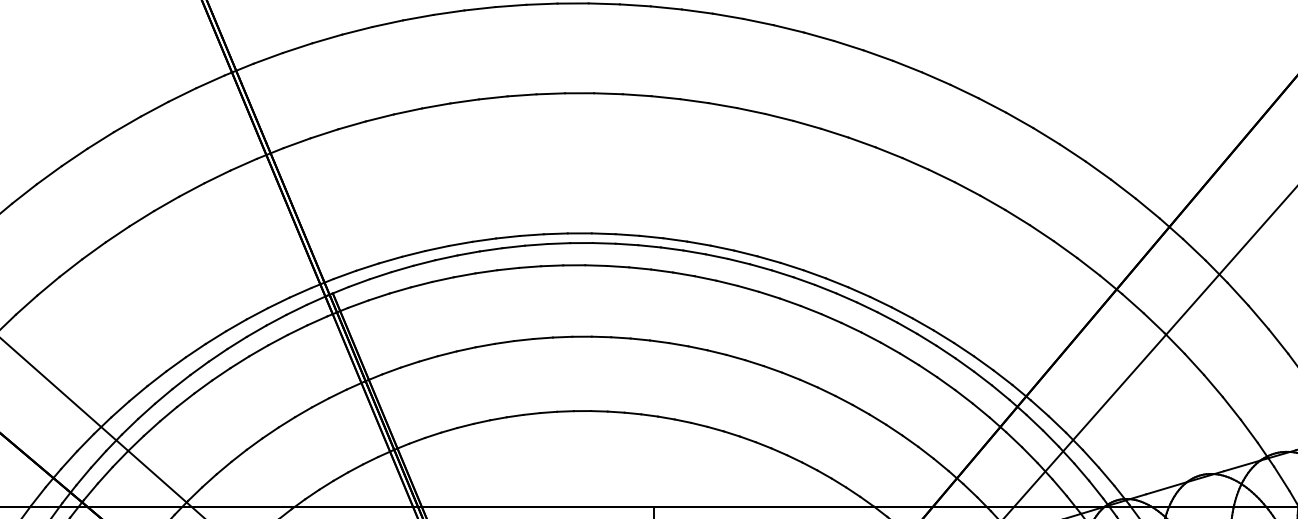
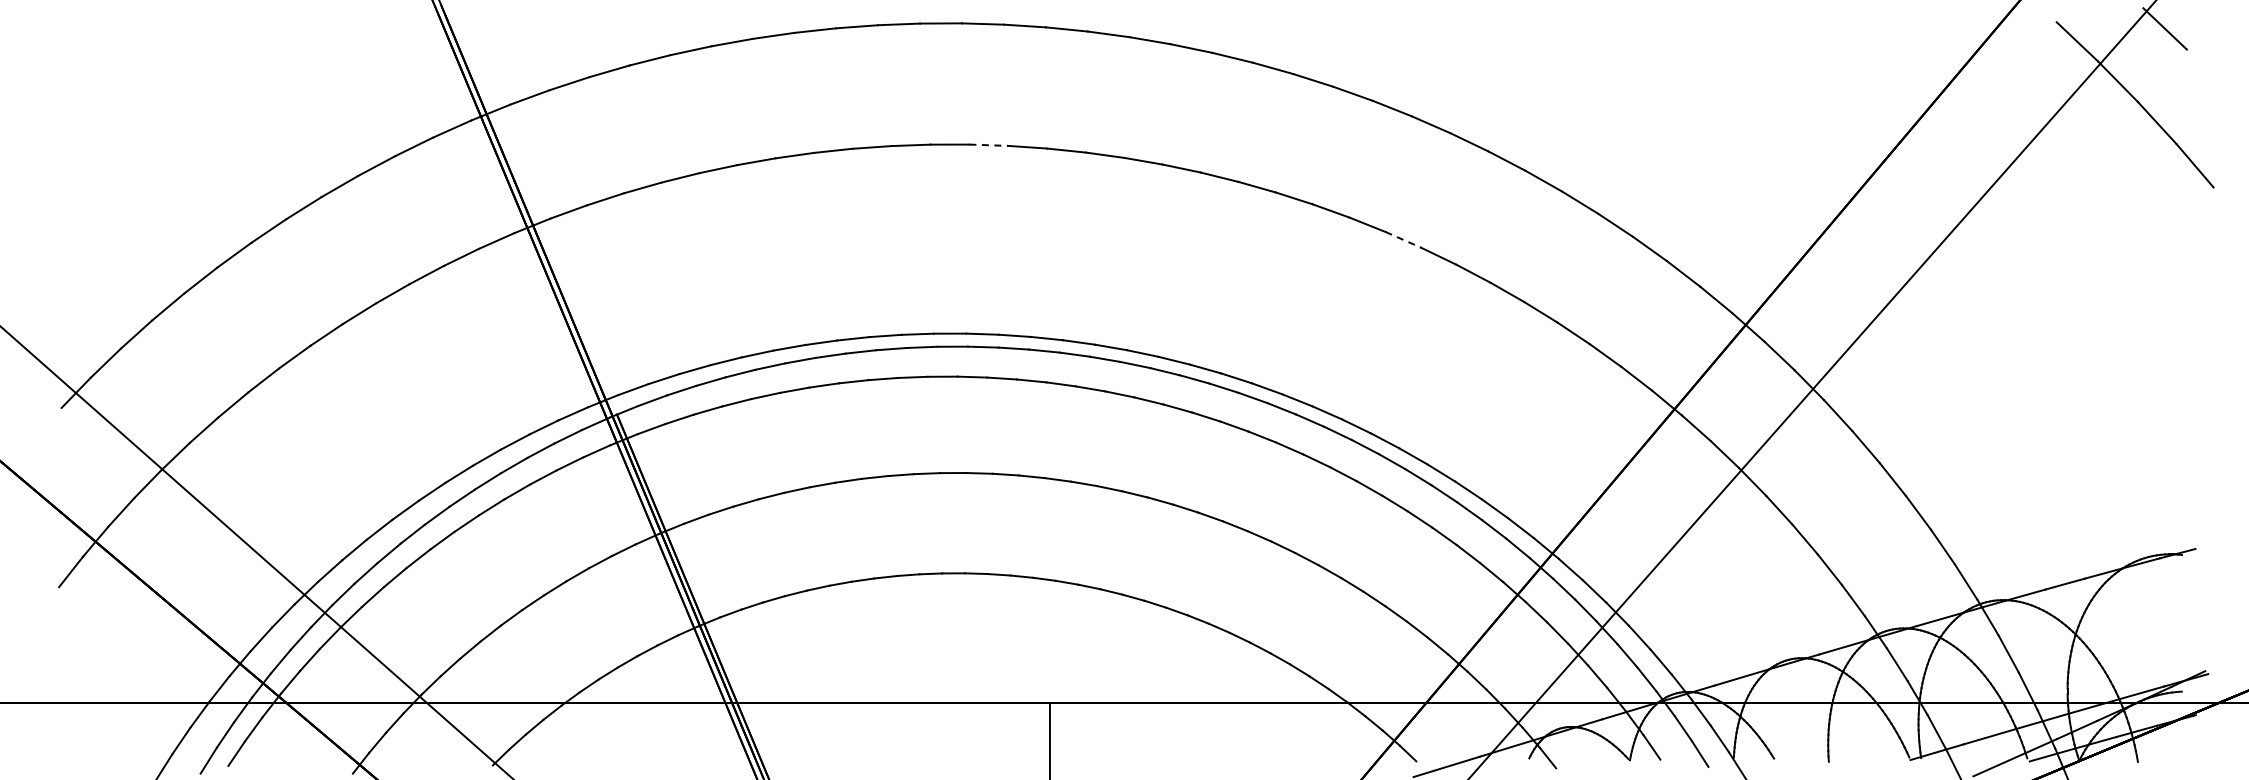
line: (608, 93) -> (989, 145), solid -> dashed
line: (915, 164) -> (1403, 240), solid -> dashed

